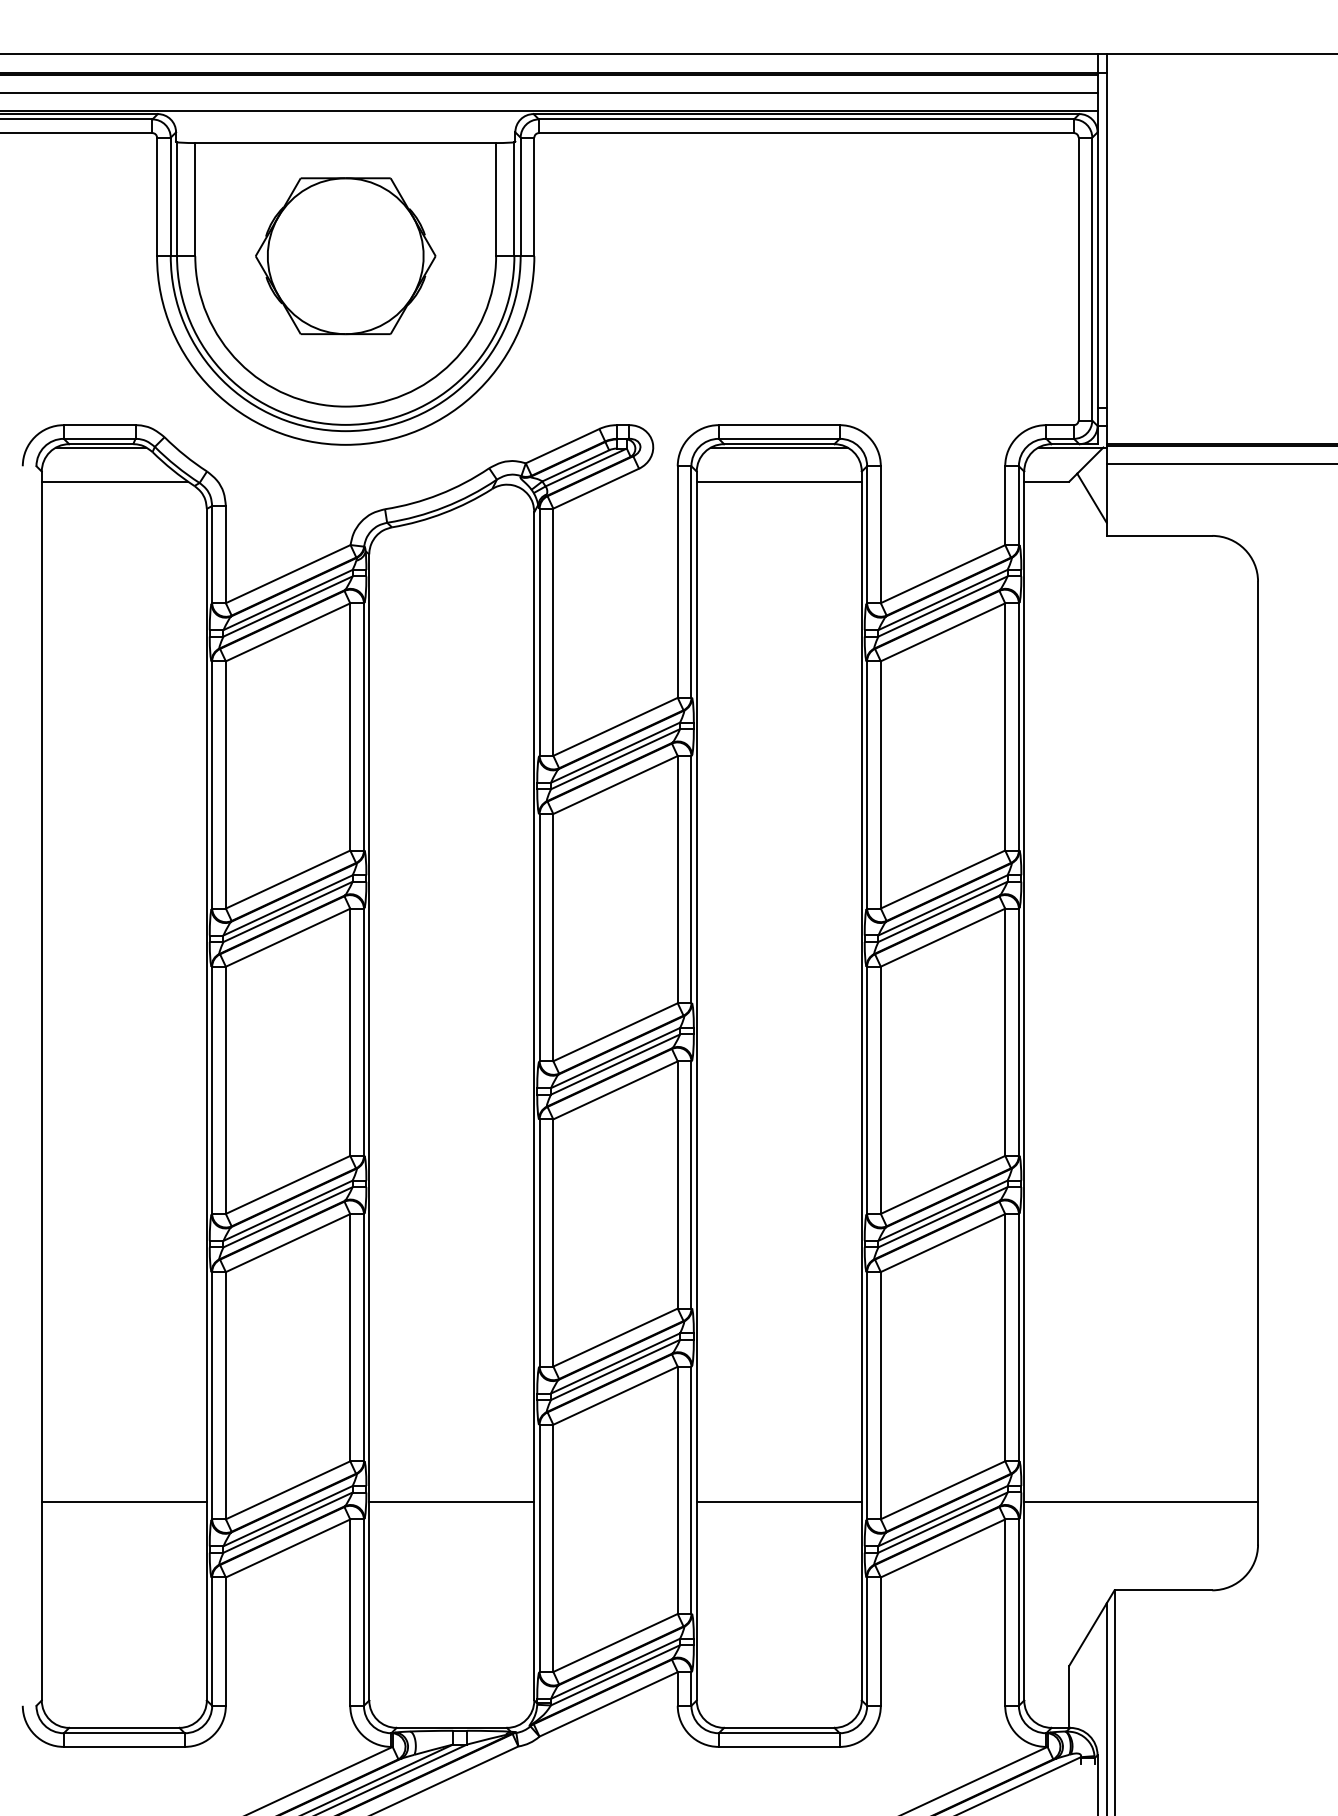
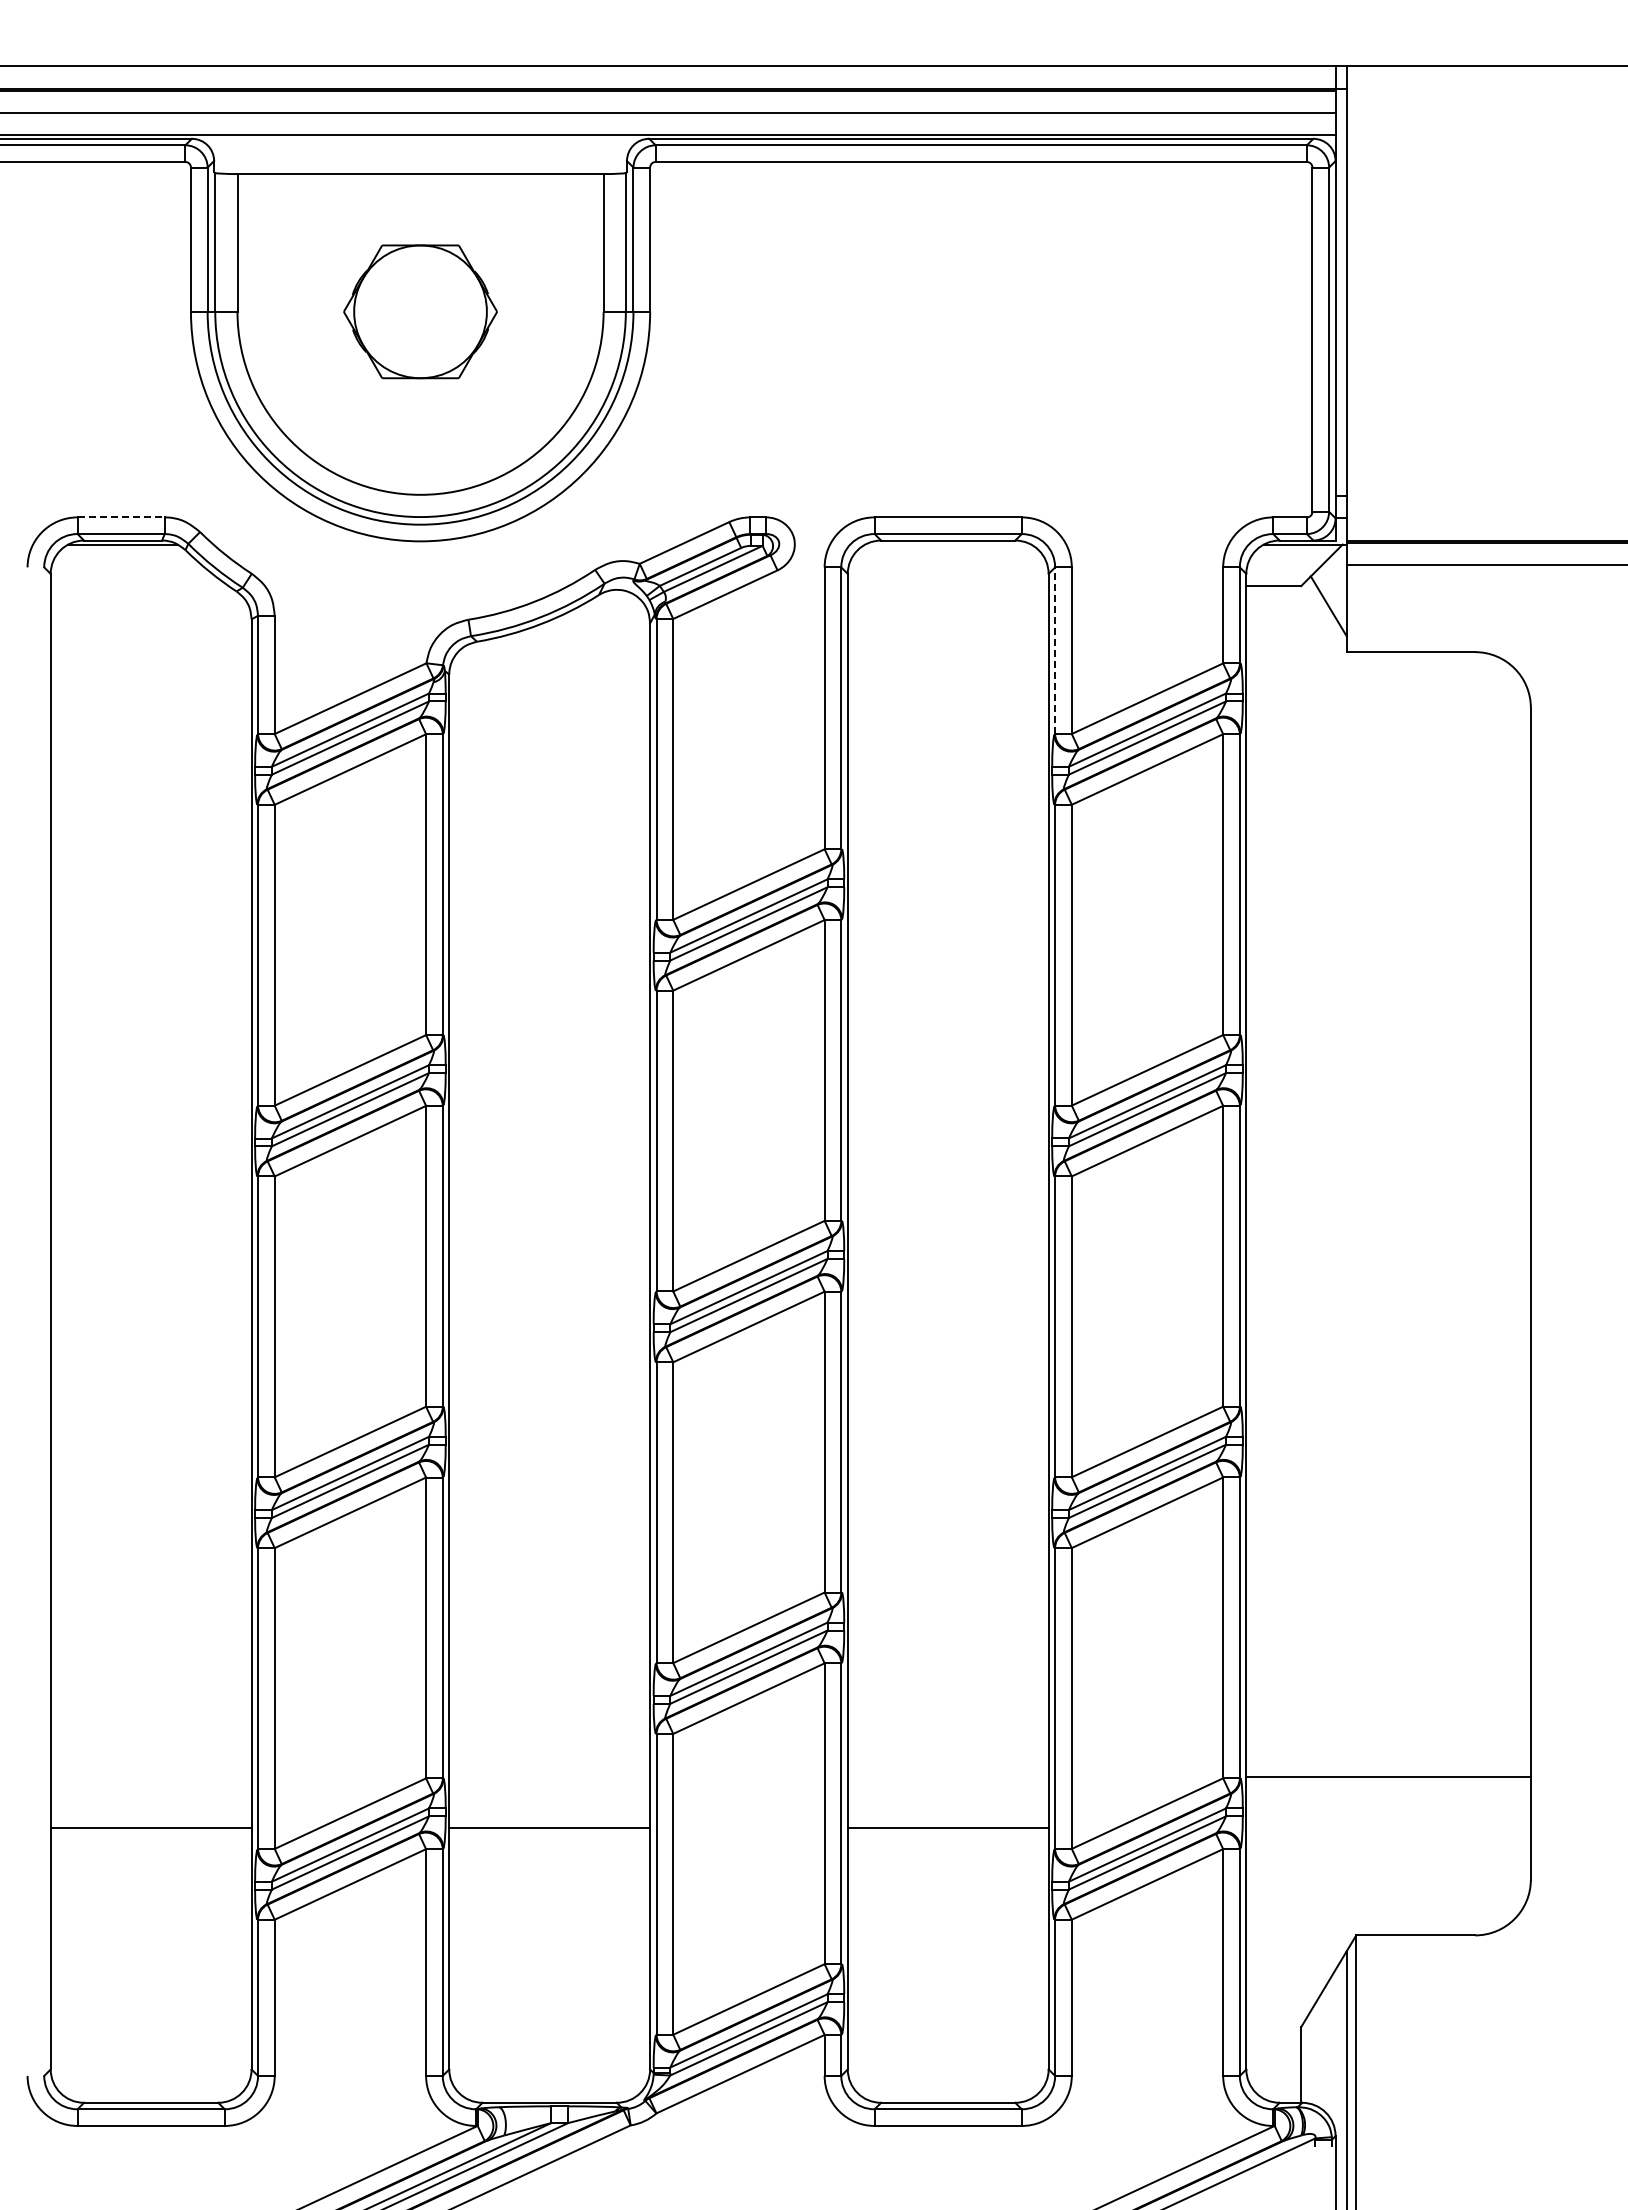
part: (345, 255) -> (420, 311), size x0.7
line: (99, 425) -> (121, 517), solid -> dashed
line: (779, 447) -> (948, 544), removed
line: (114, 481) -> (139, 586), removed
line: (778, 481) -> (947, 586), removed
line: (867, 534) -> (1055, 650), solid -> dashed
line: (1141, 1502) -> (1388, 1777), moved

